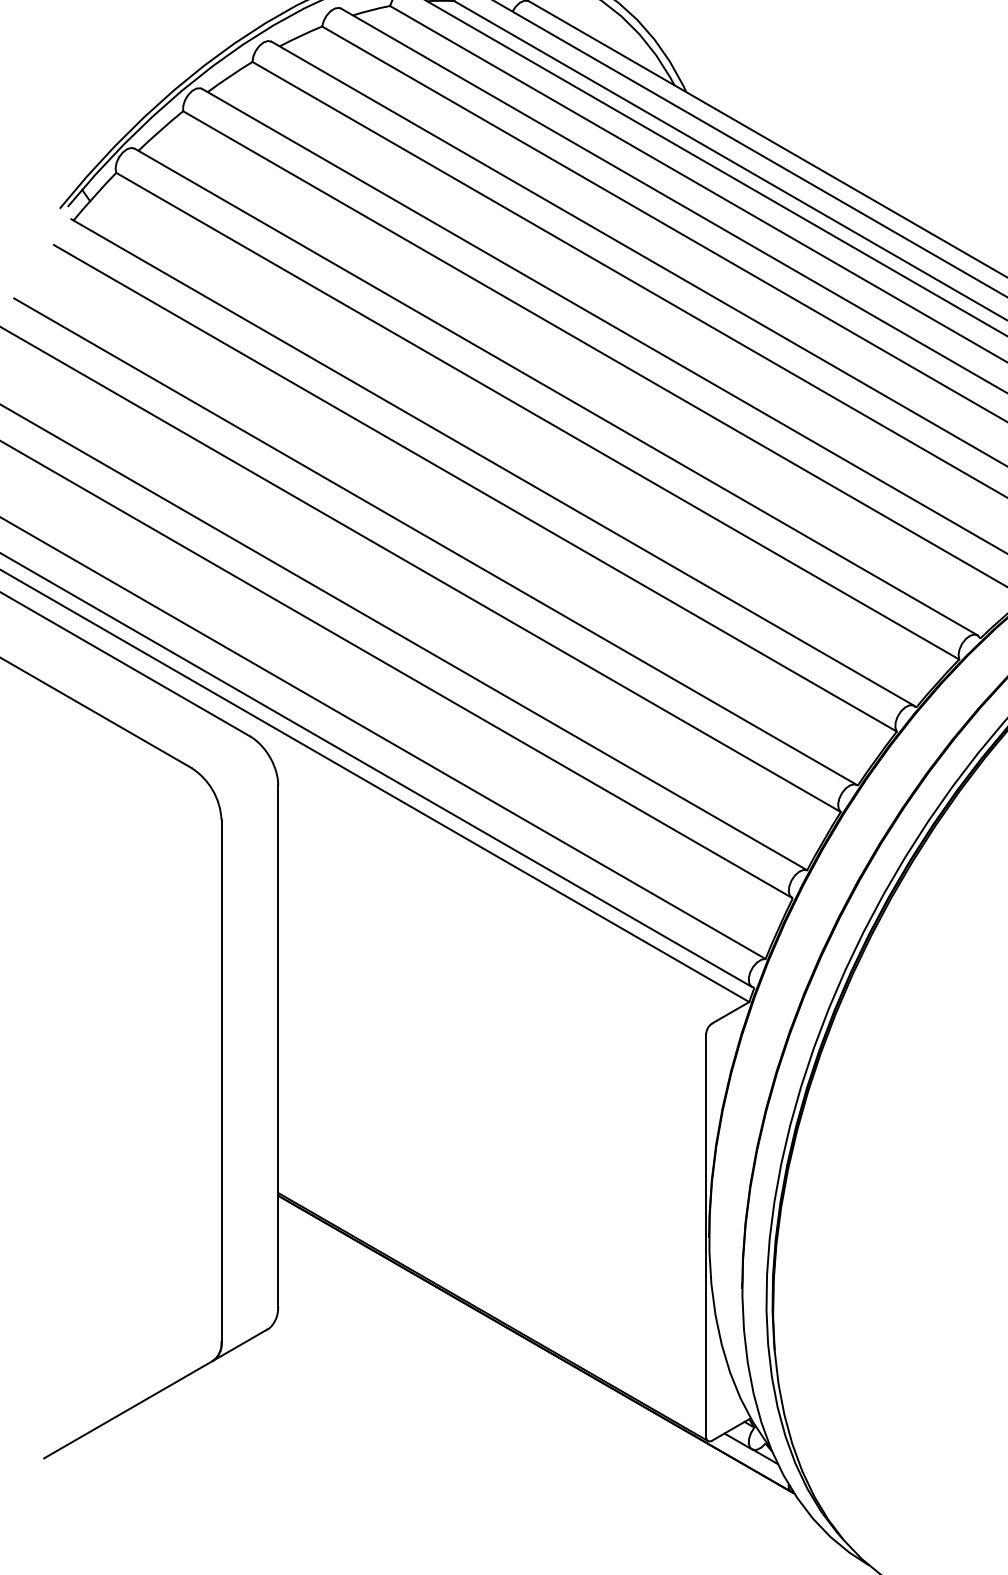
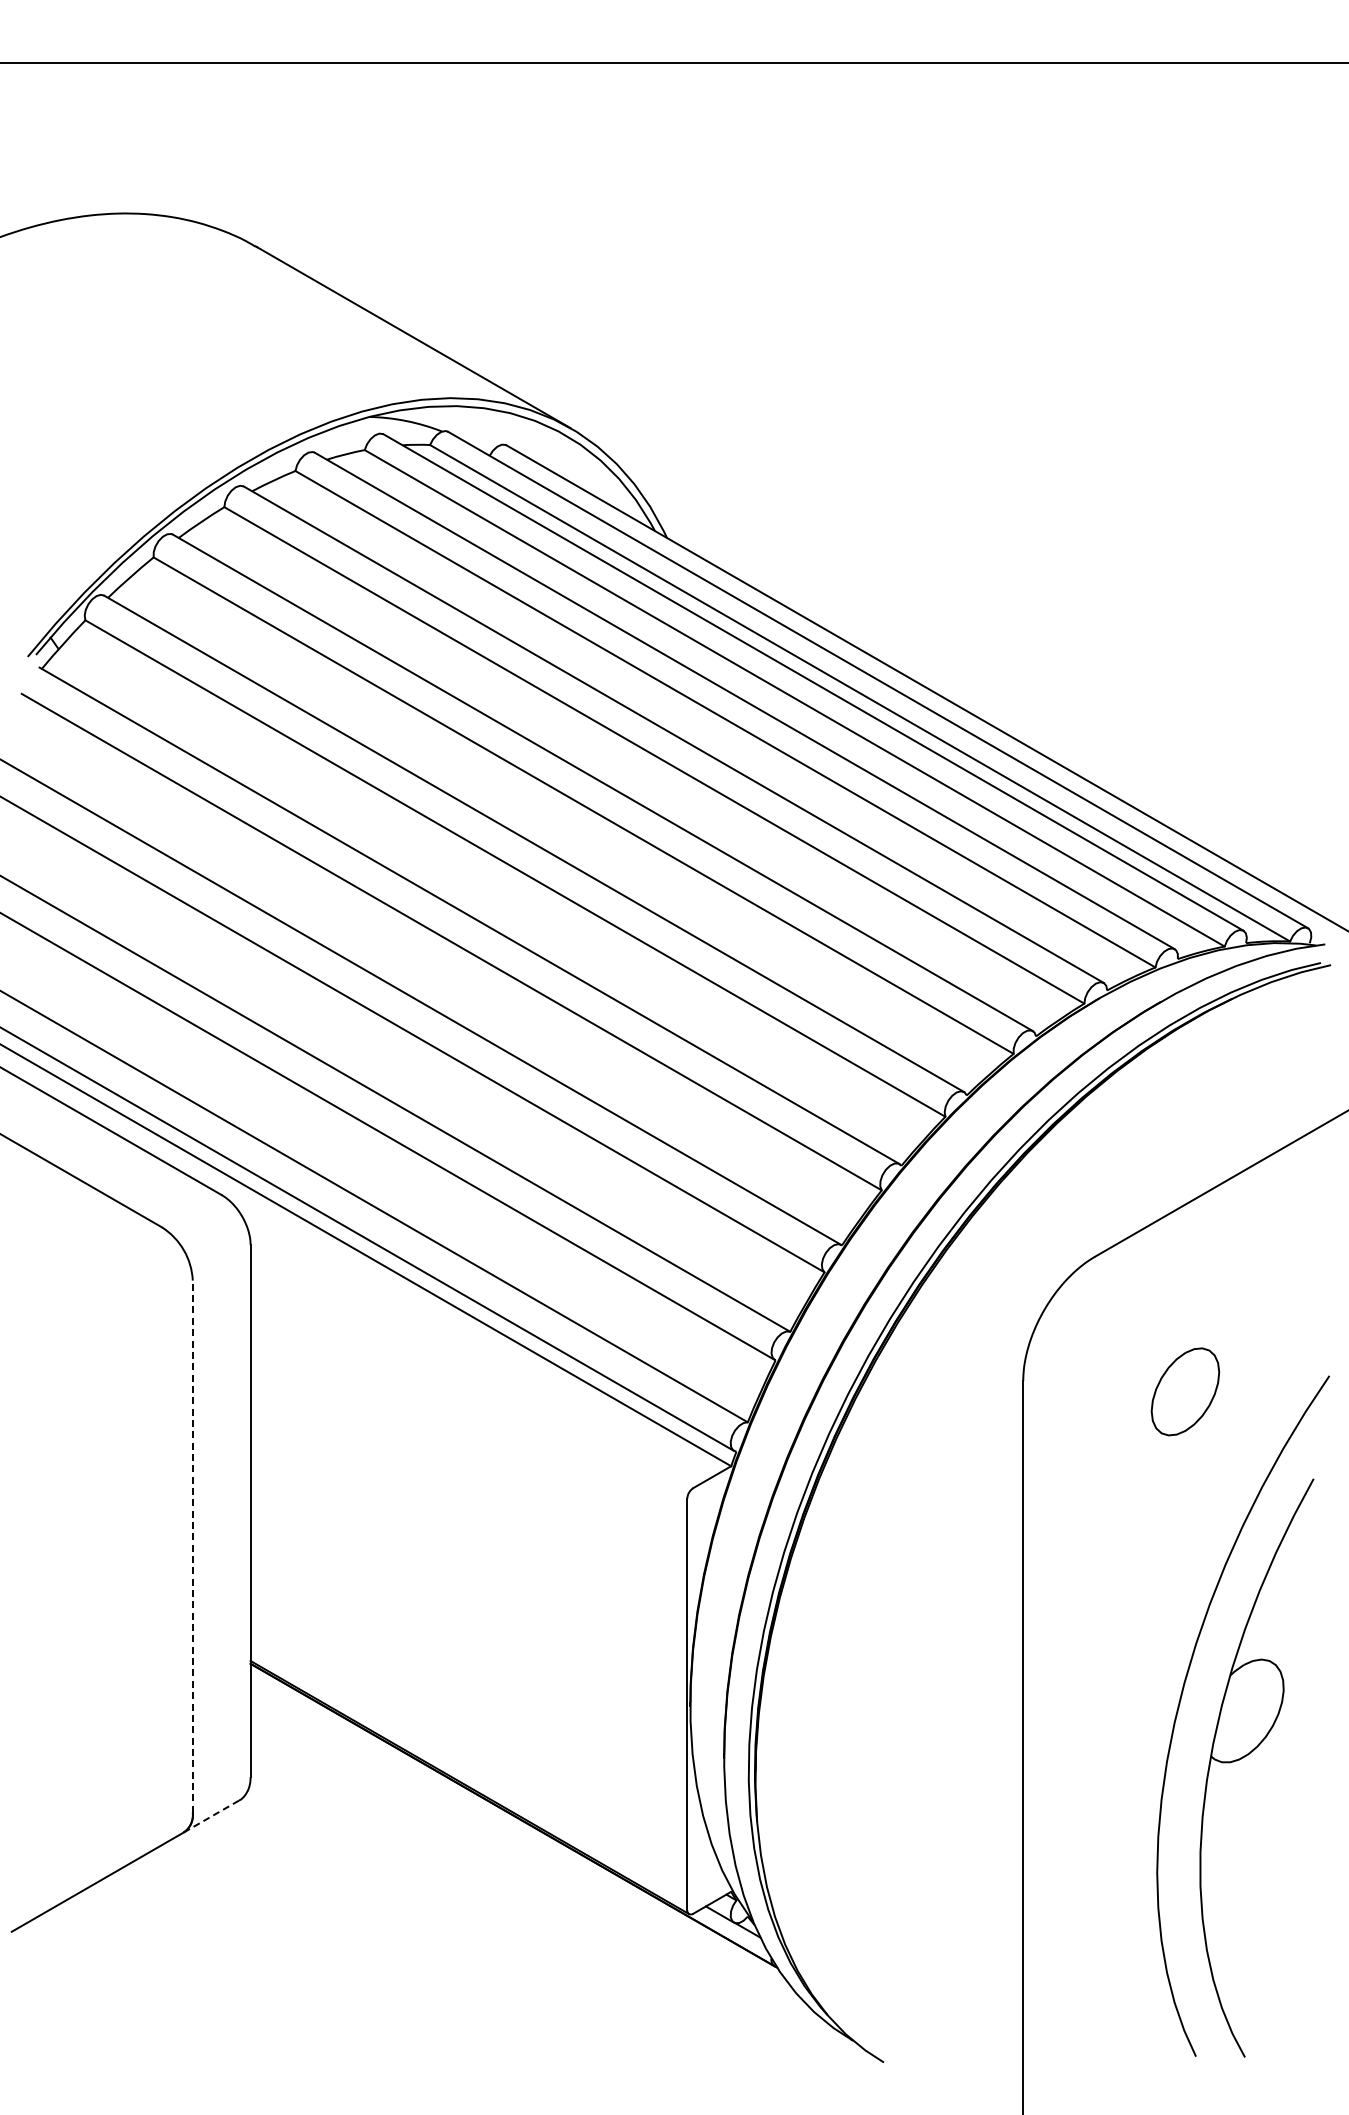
line: (221, 1080) -> (192, 1546), solid -> dashed
line: (239, 1345) -> (211, 1816), solid -> dashed

